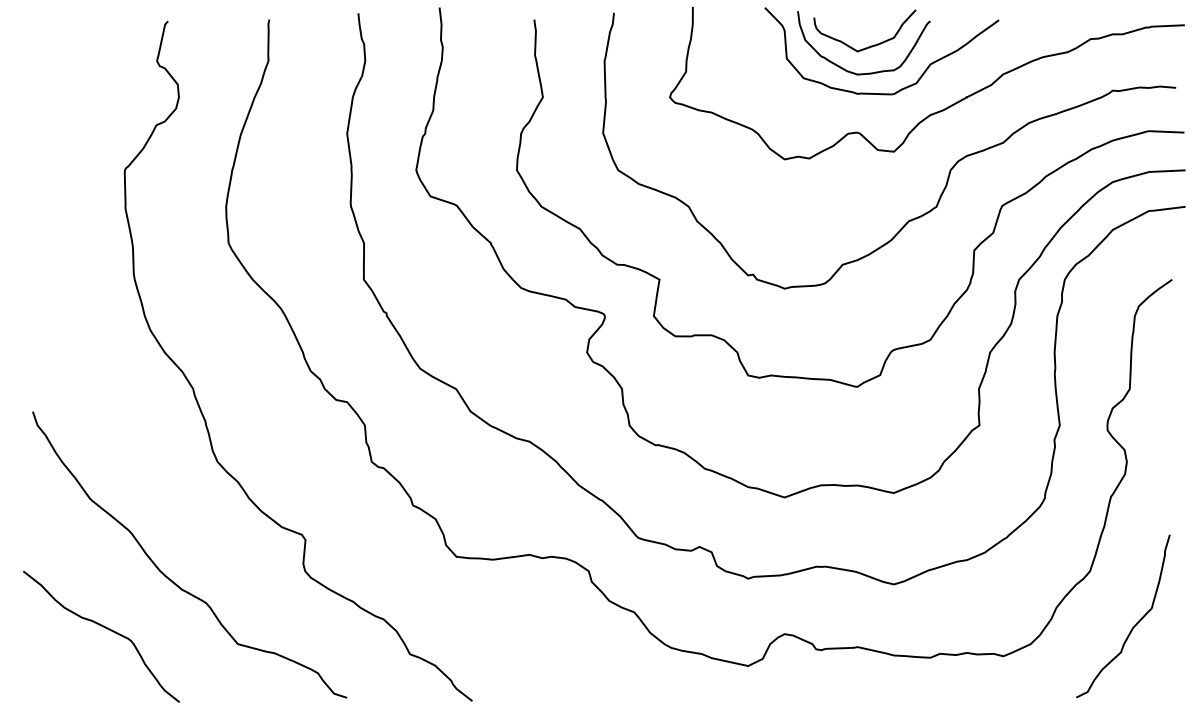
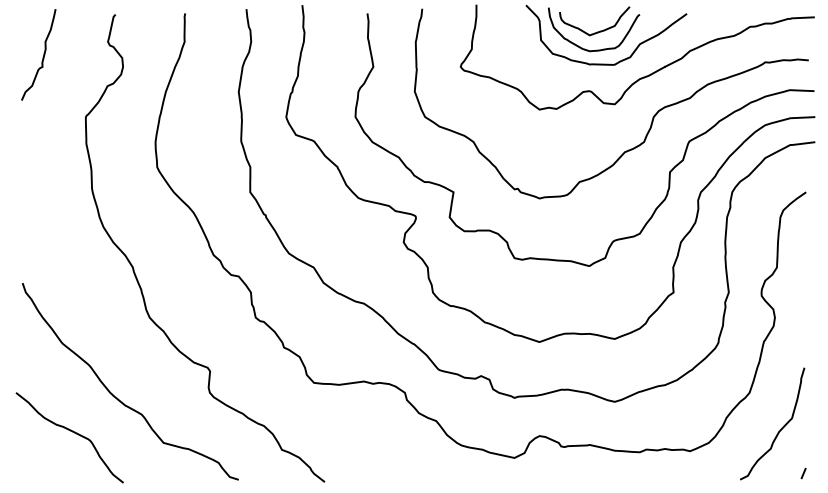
curve: (63, 79) -> (43, 54), added
line: (1168, 688) -> (803, 473), added

